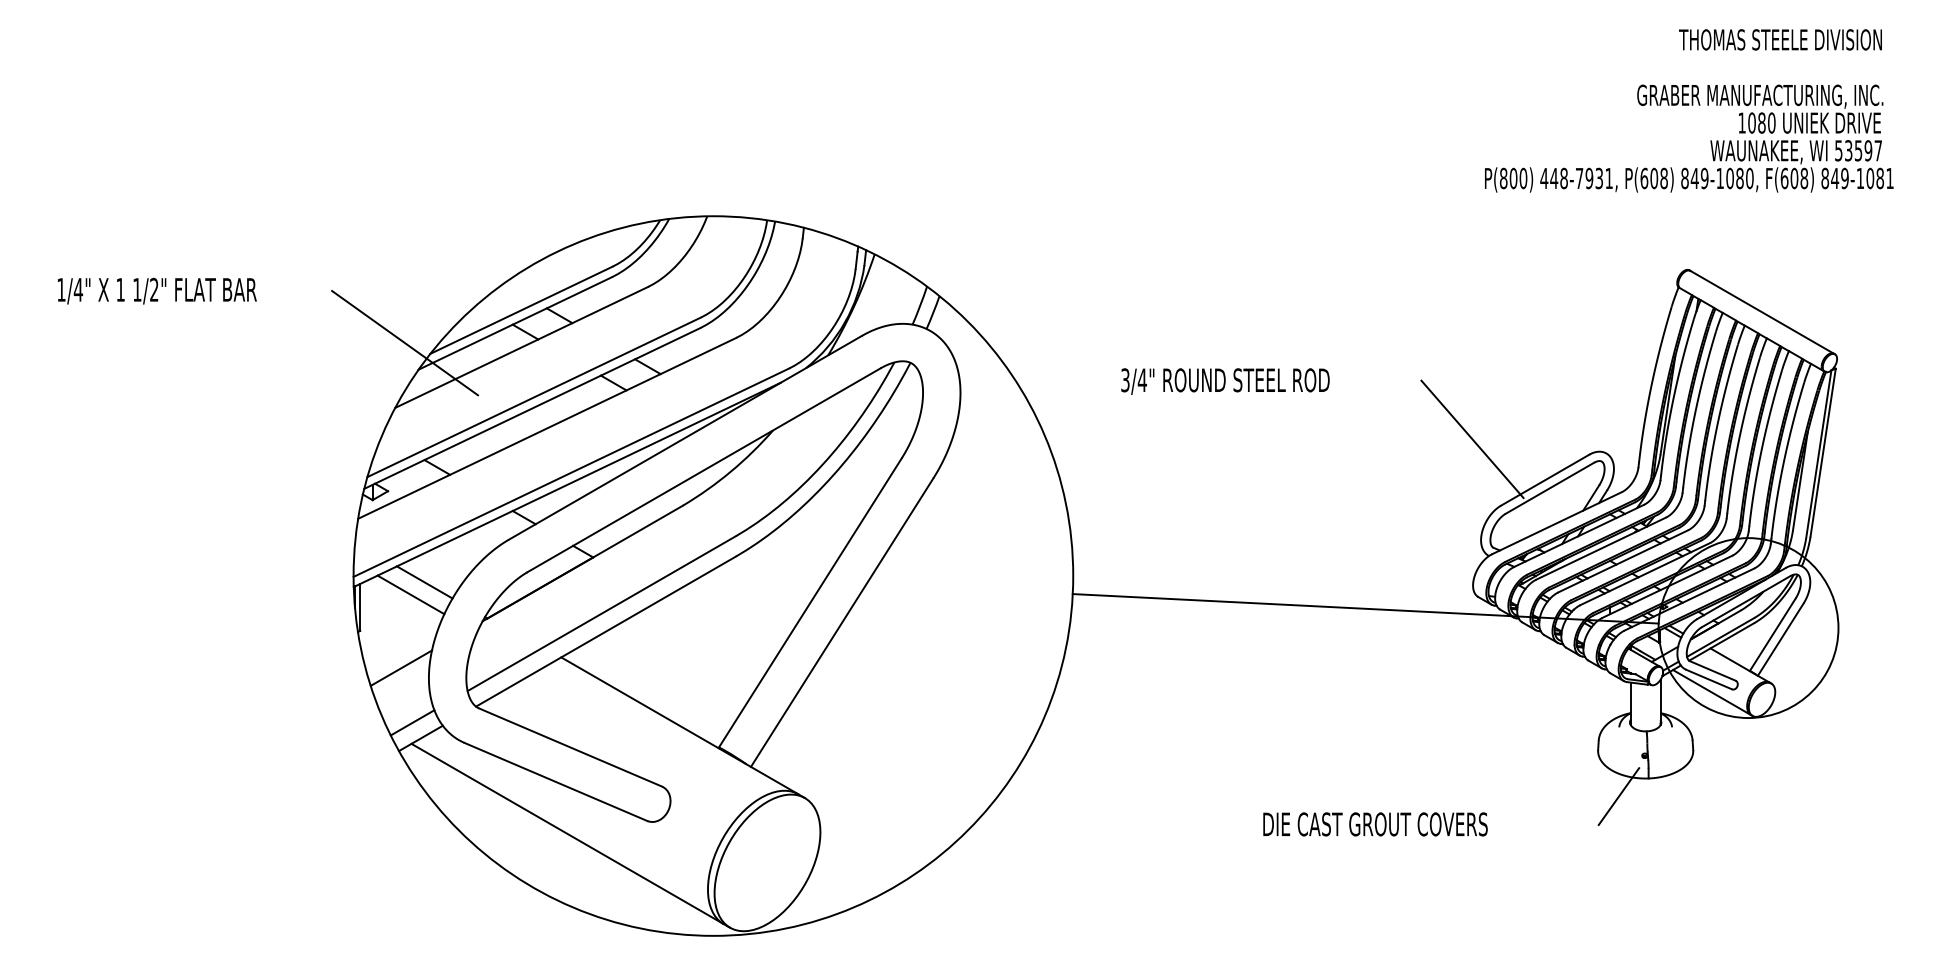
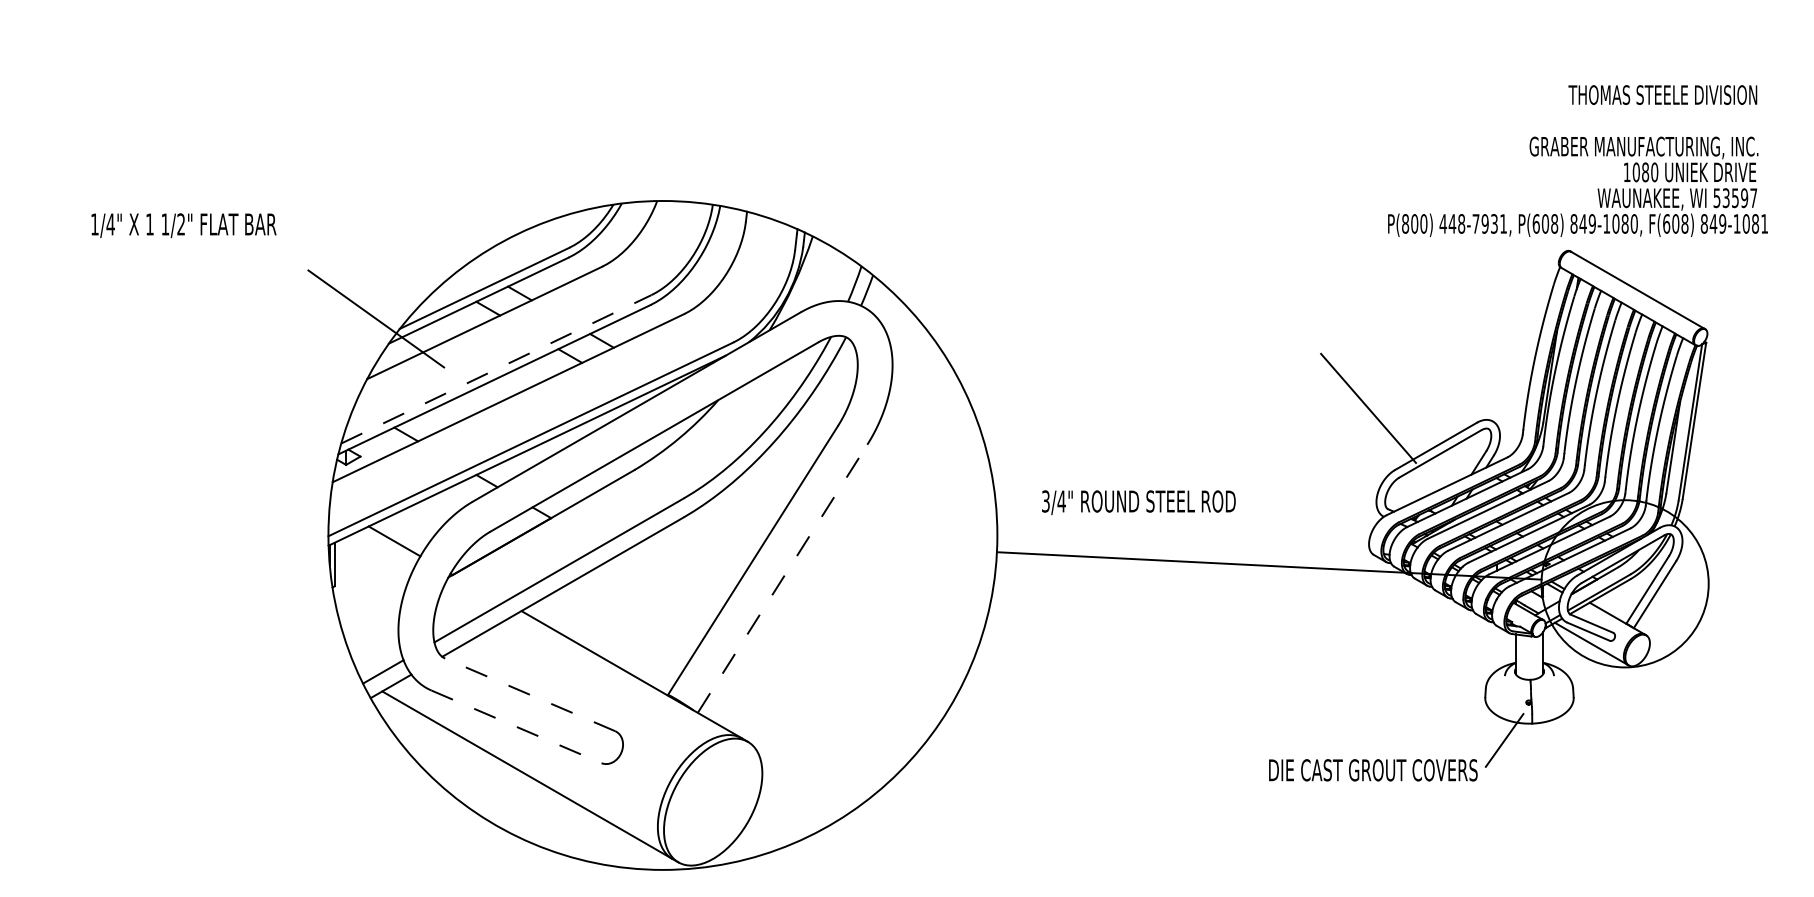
text: (1688, 110) -> (1577, 160), moved
text: (156, 291) -> (183, 225), moved
text: (1225, 381) -> (1138, 502), moved
line: (534, 397) -> (496, 369), solid -> dashed
line: (410, 594) -> (381, 552), removed
line: (842, 622) -> (782, 578), solid -> dashed
line: (400, 667) -> (372, 620), removed
line: (569, 747) -> (529, 694), solid -> dashed
line: (556, 782) -> (517, 727), solid -> dashed
text: (1375, 824) -> (1373, 770), moved

